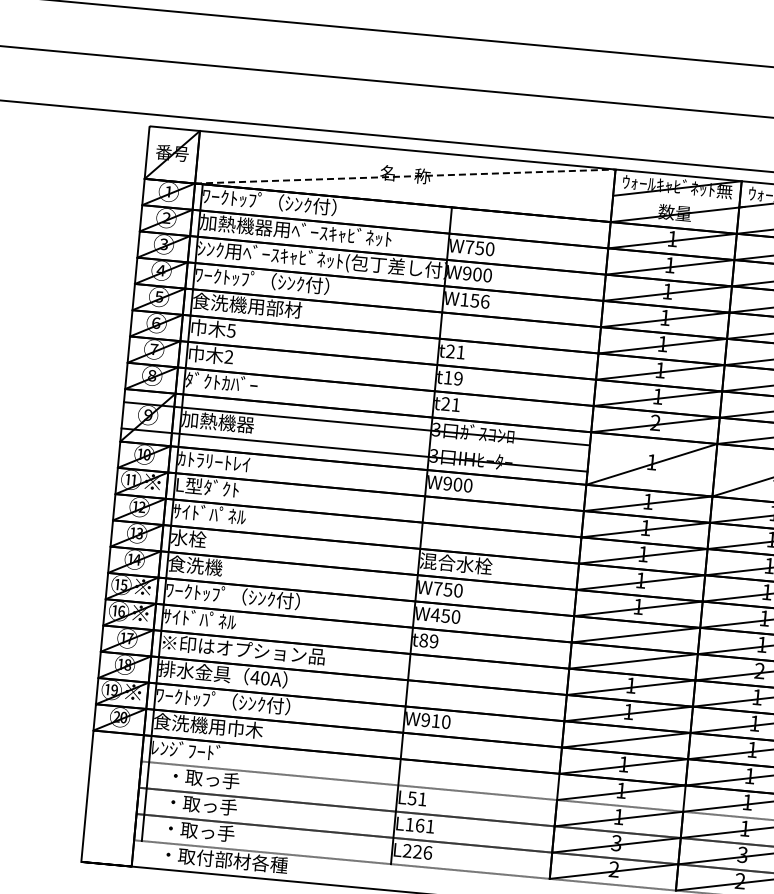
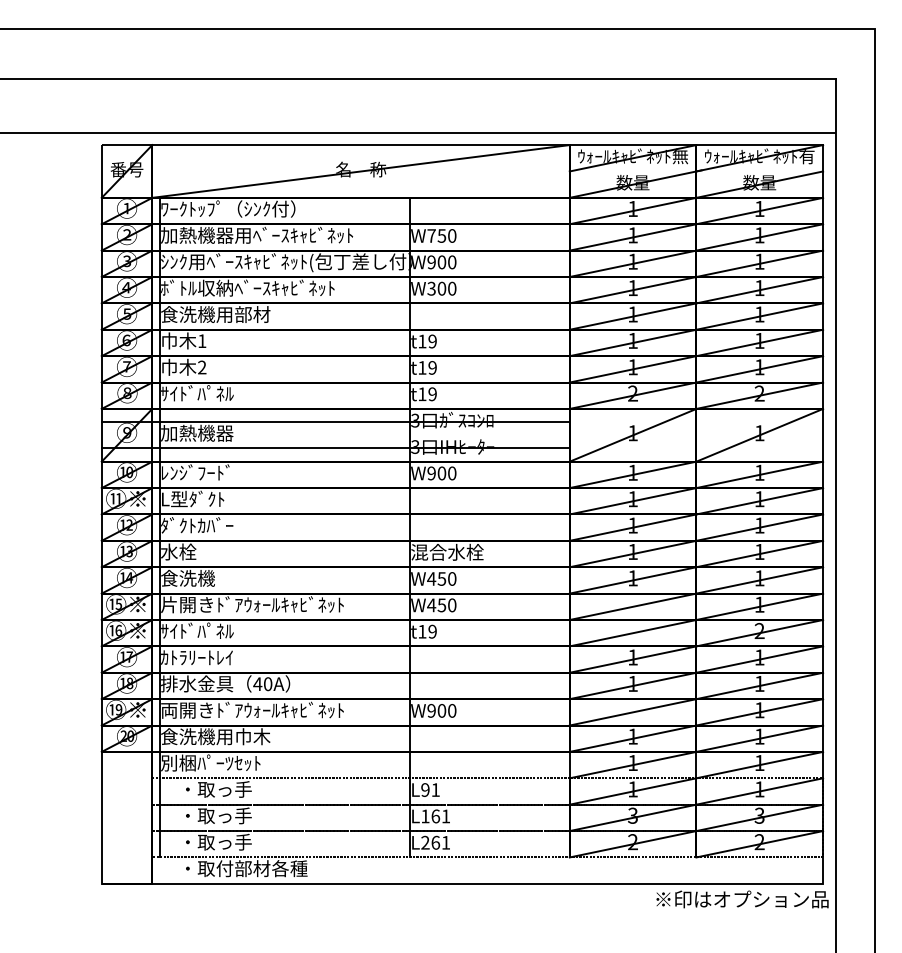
line: (405, 176) -> (361, 171), dashed -> solid
text: (281, 281) -> (247, 287), ﾜｰｸﾄｯﾌﾟ（ｼﾝｸ付） -> ﾎﾞﾄﾙ収納ﾍﾞｰｽｷｬﾋﾞﾈｯﾄ
text: (474, 300) -> (441, 288), W156 -> W300
text: (230, 331) -> (201, 341), 5 -> 1
text: (455, 351) -> (427, 341), t21 -> t19
text: (221, 382) -> (197, 393), ﾀﾞｸﾄｶﾊﾞｰ -> ｻｲﾄﾞﾊﾟﾈﾙ
text: (450, 404) -> (427, 394), t21 -> t19
text: (213, 461) -> (196, 472), ｶﾄﾗﾘｰﾄﾚｲ -> ﾚﾝｼﾞﾌｰﾄﾞ
text: (209, 513) -> (197, 525), ｻｲﾄﾞﾊﾟﾈﾙ -> ﾀﾞｸﾄｶﾊﾞｰ
text: (437, 588) -> (431, 578), W750 -> W450
text: (257, 597) -> (252, 604), ﾜｰｸﾄｯﾌﾟ（ｼﾝｸ付） -> 片開きﾄﾞｱｳｫｰﾙｷｬﾋﾞﾈｯﾄ
text: (424, 640) -> (422, 631), t89 -> t19
text: (243, 649) -> (243, 657), ※印はオプション品 -> ｶﾄﾗﾘｰﾄﾚｲ
text: (247, 702) -> (252, 709), ﾜｰｸﾄｯﾌﾟ（ｼﾝｸ付） -> 両開きﾄﾞｱｳｫｰﾙｷｬﾋﾞﾈｯﾄ
text: (435, 720) -> (441, 710), W910 -> W900
text: (200, 751) -> (210, 762), ﾚﾝｼﾞﾌｰﾄﾞ -> 別梱ﾊﾟｰﾂｾｯﾄ
text: (412, 797) -> (425, 789), L51 -> L91
text: (422, 852) -> (440, 842), L226 -> L261

